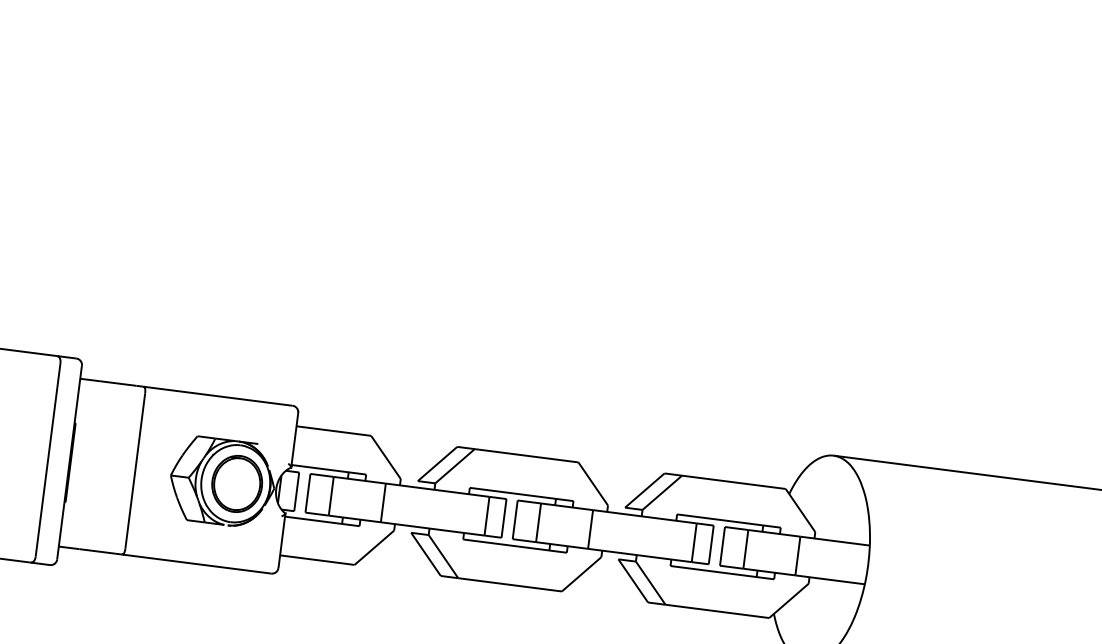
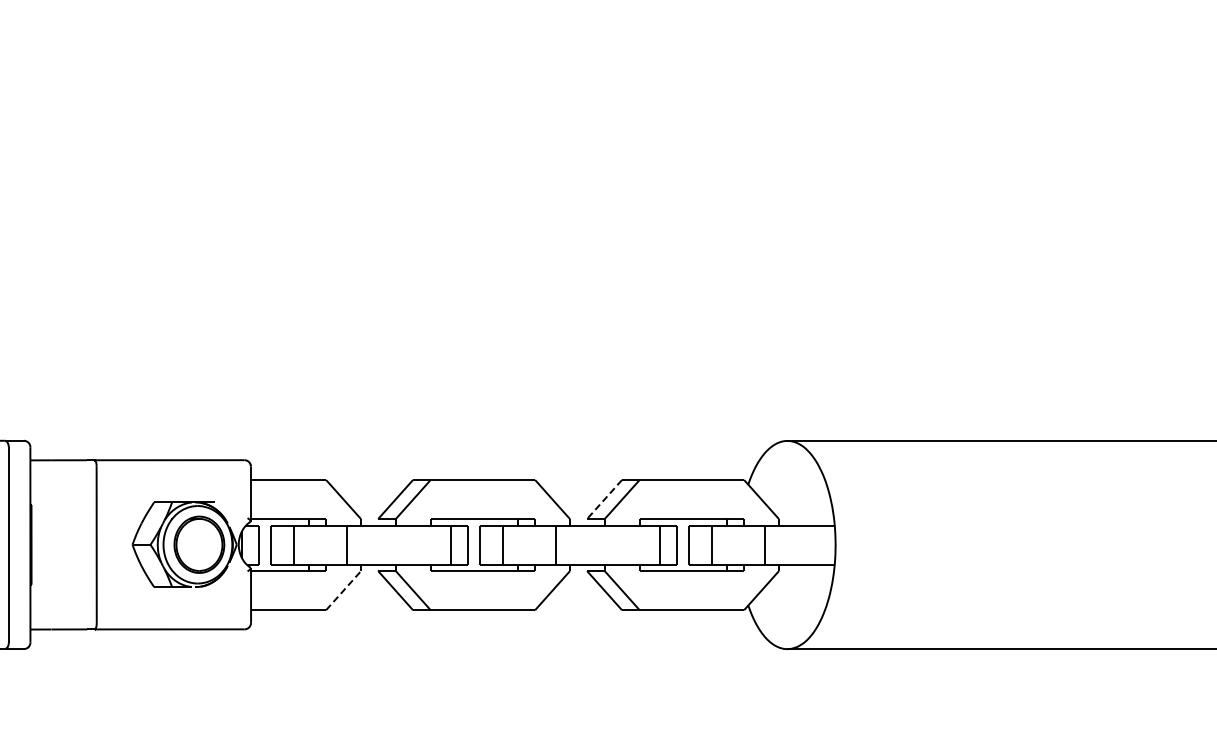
line: (644, 490) -> (604, 499), solid -> dashed
line: (374, 547) -> (343, 590), solid -> dashed

